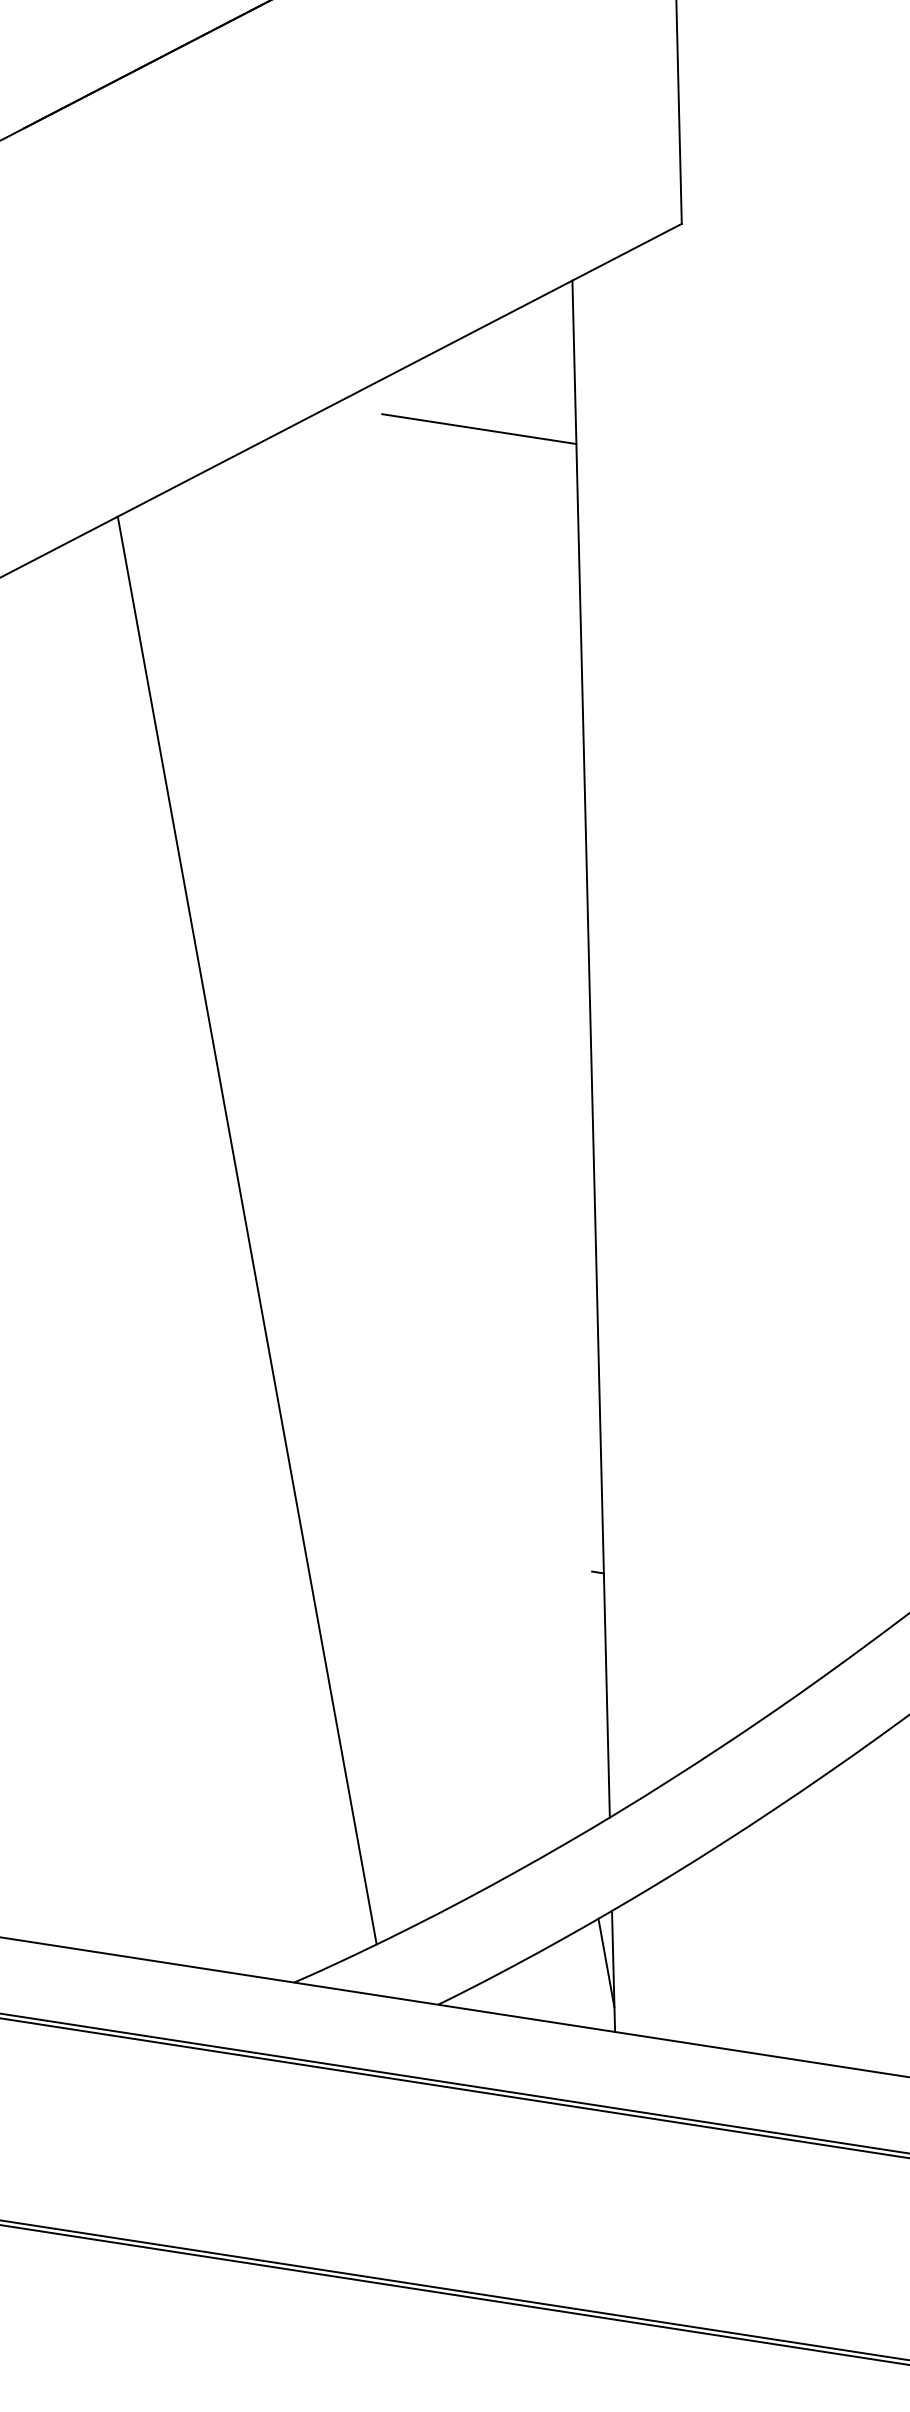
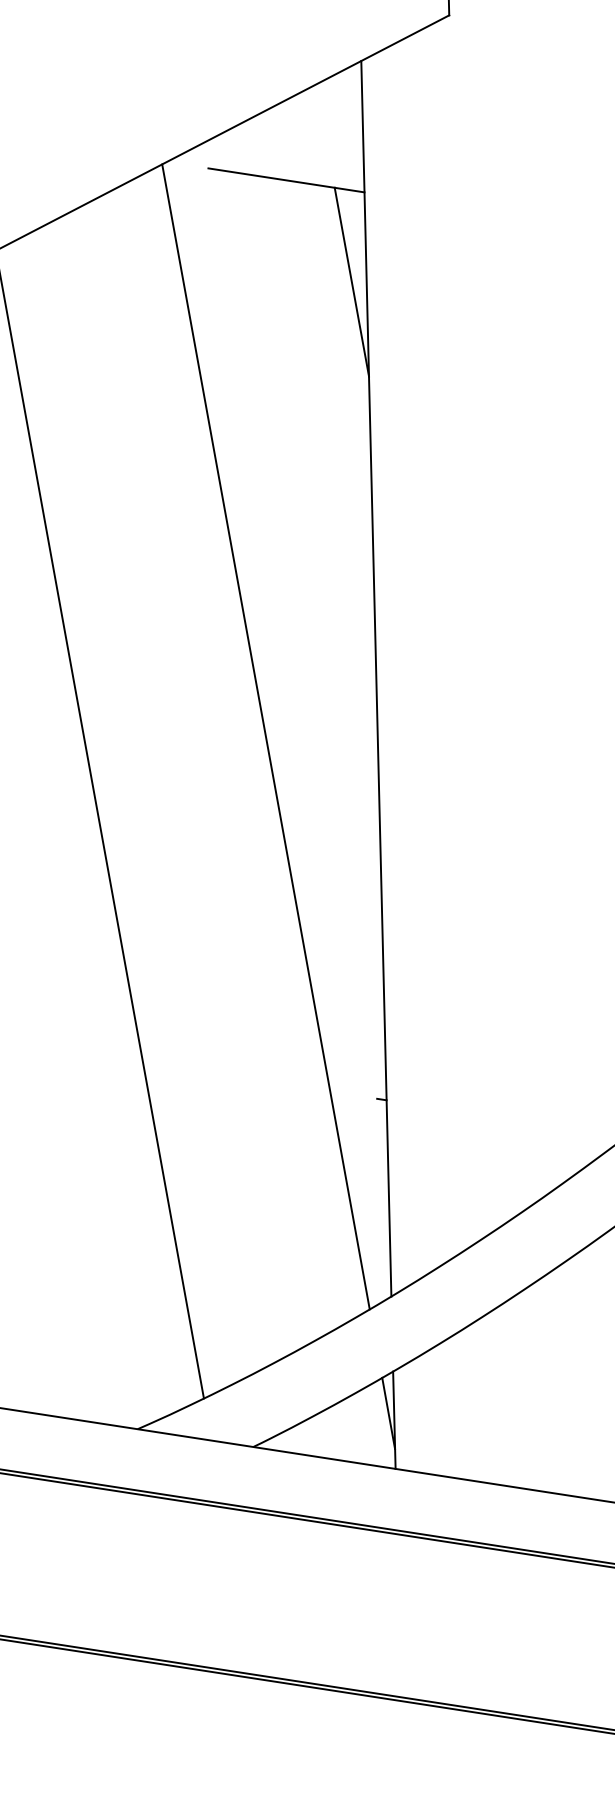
line: (560, 555) -> (351, 281), added
line: (453, 1121) -> (265, 736), added

